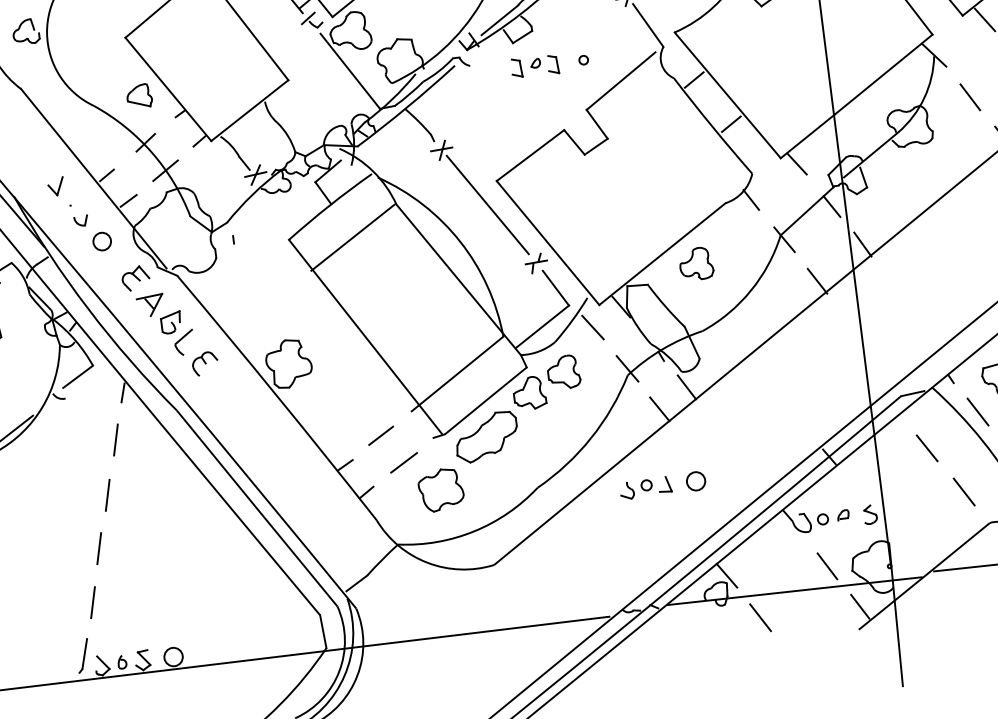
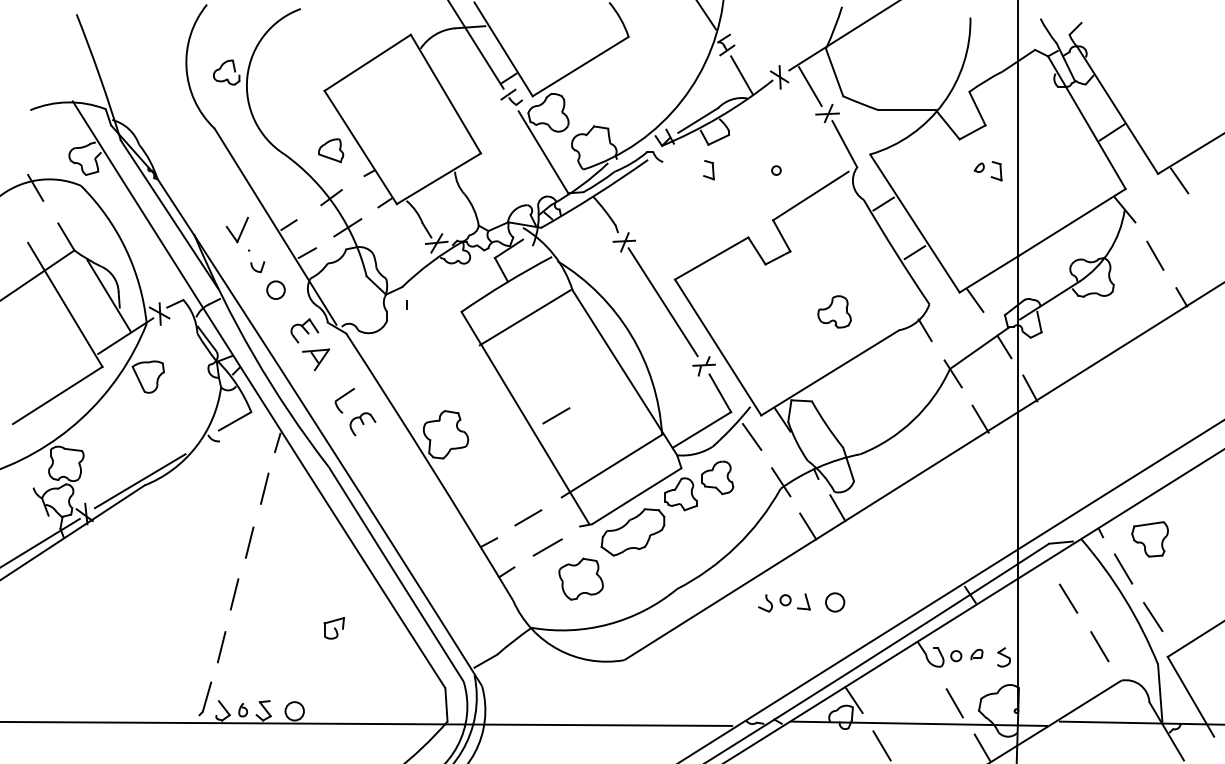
part: (544, 66) -> (987, 171), moved
part: (55, 186) -> (236, 229), size x1.4
part: (696, 263) -> (834, 311), moved
part: (170, 323) -> (333, 628), moved
line: (396, 330) -> (556, 415), added

